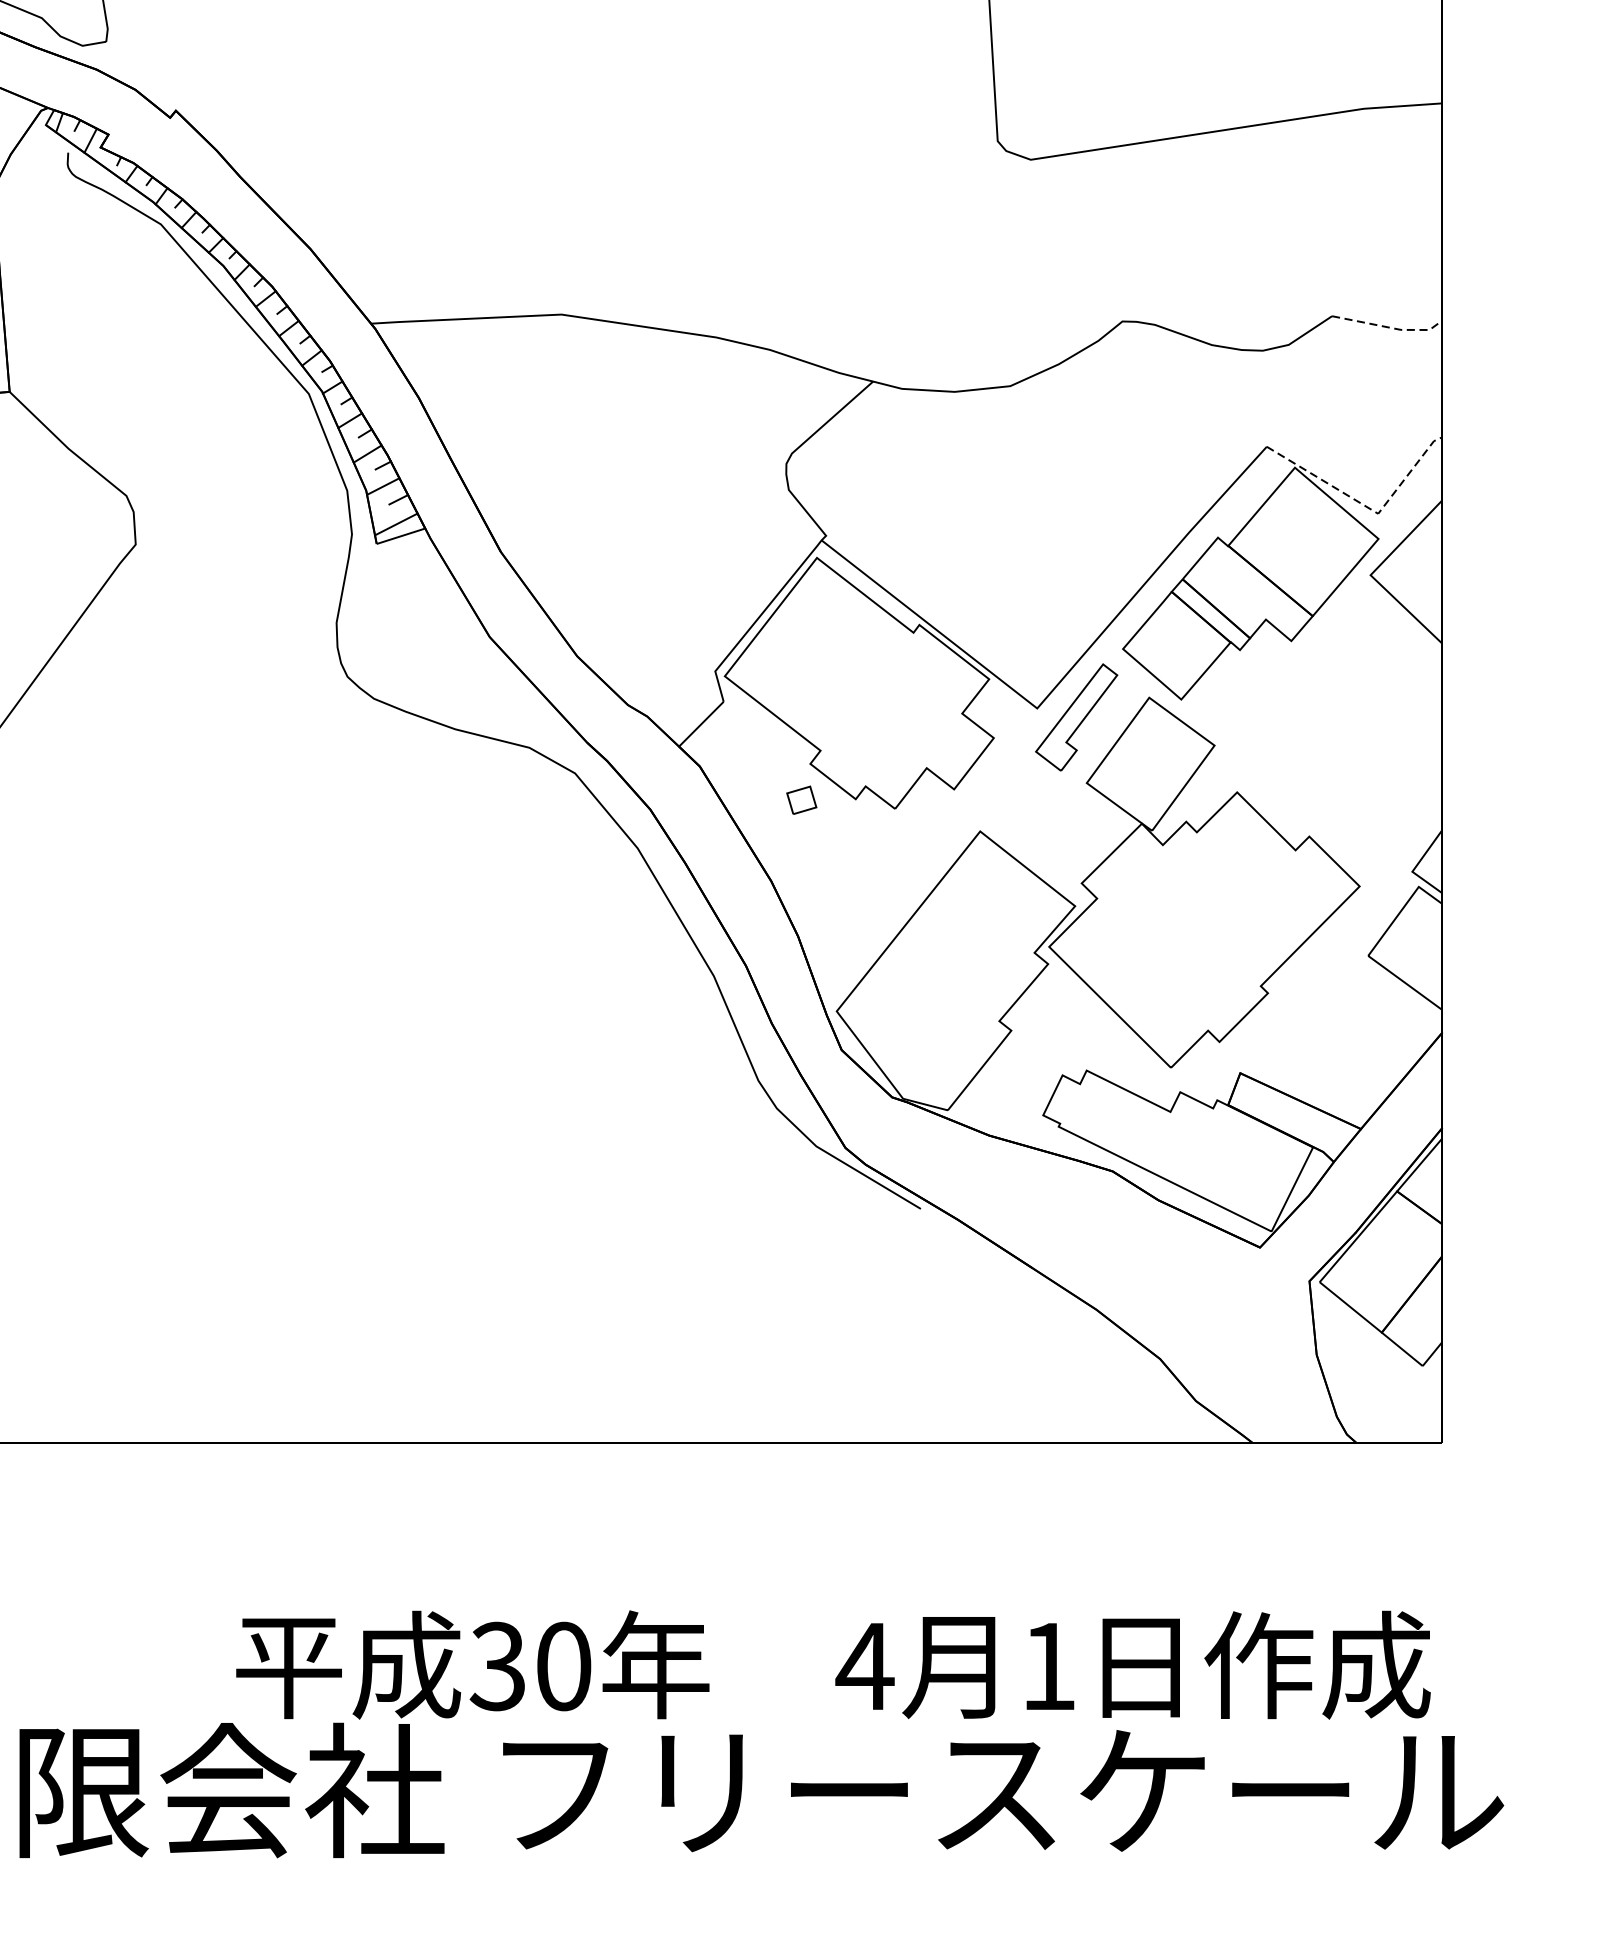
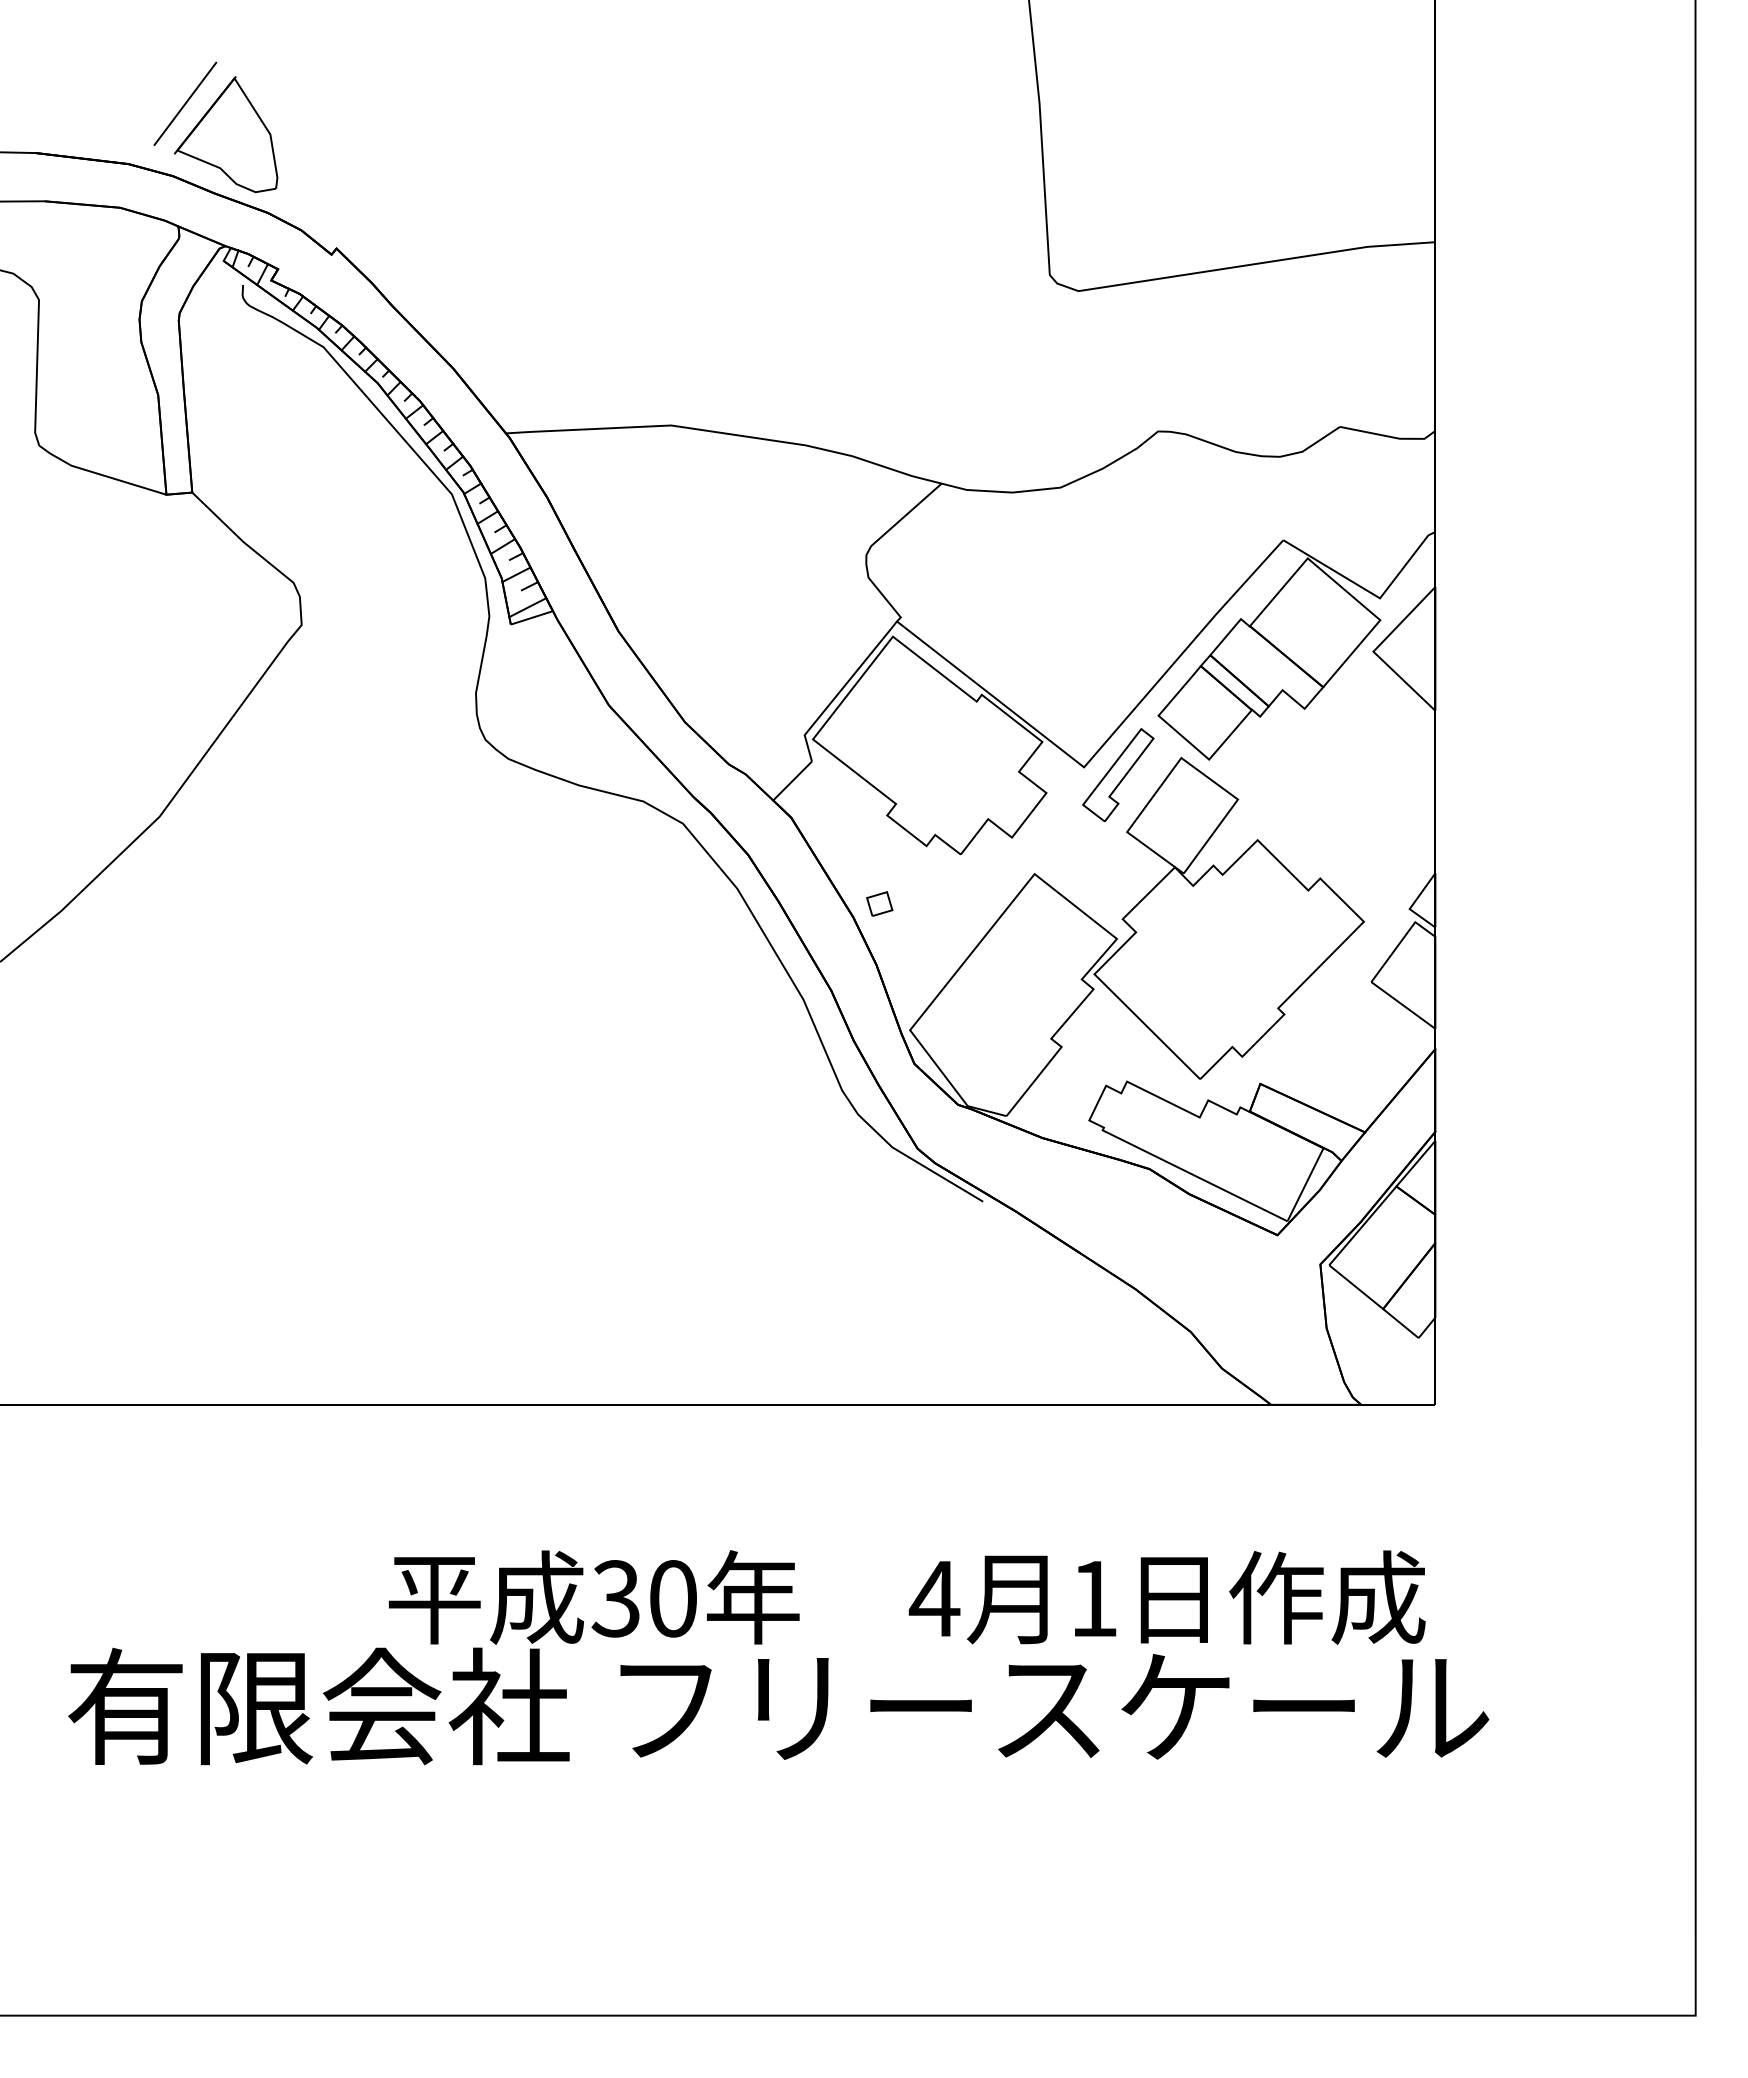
line: (1390, 327) -> (1390, 436), dashed -> solid
line: (1367, 507) -> (1370, 592), dashed -> solid
part: (801, 799) -> (879, 903), moved

